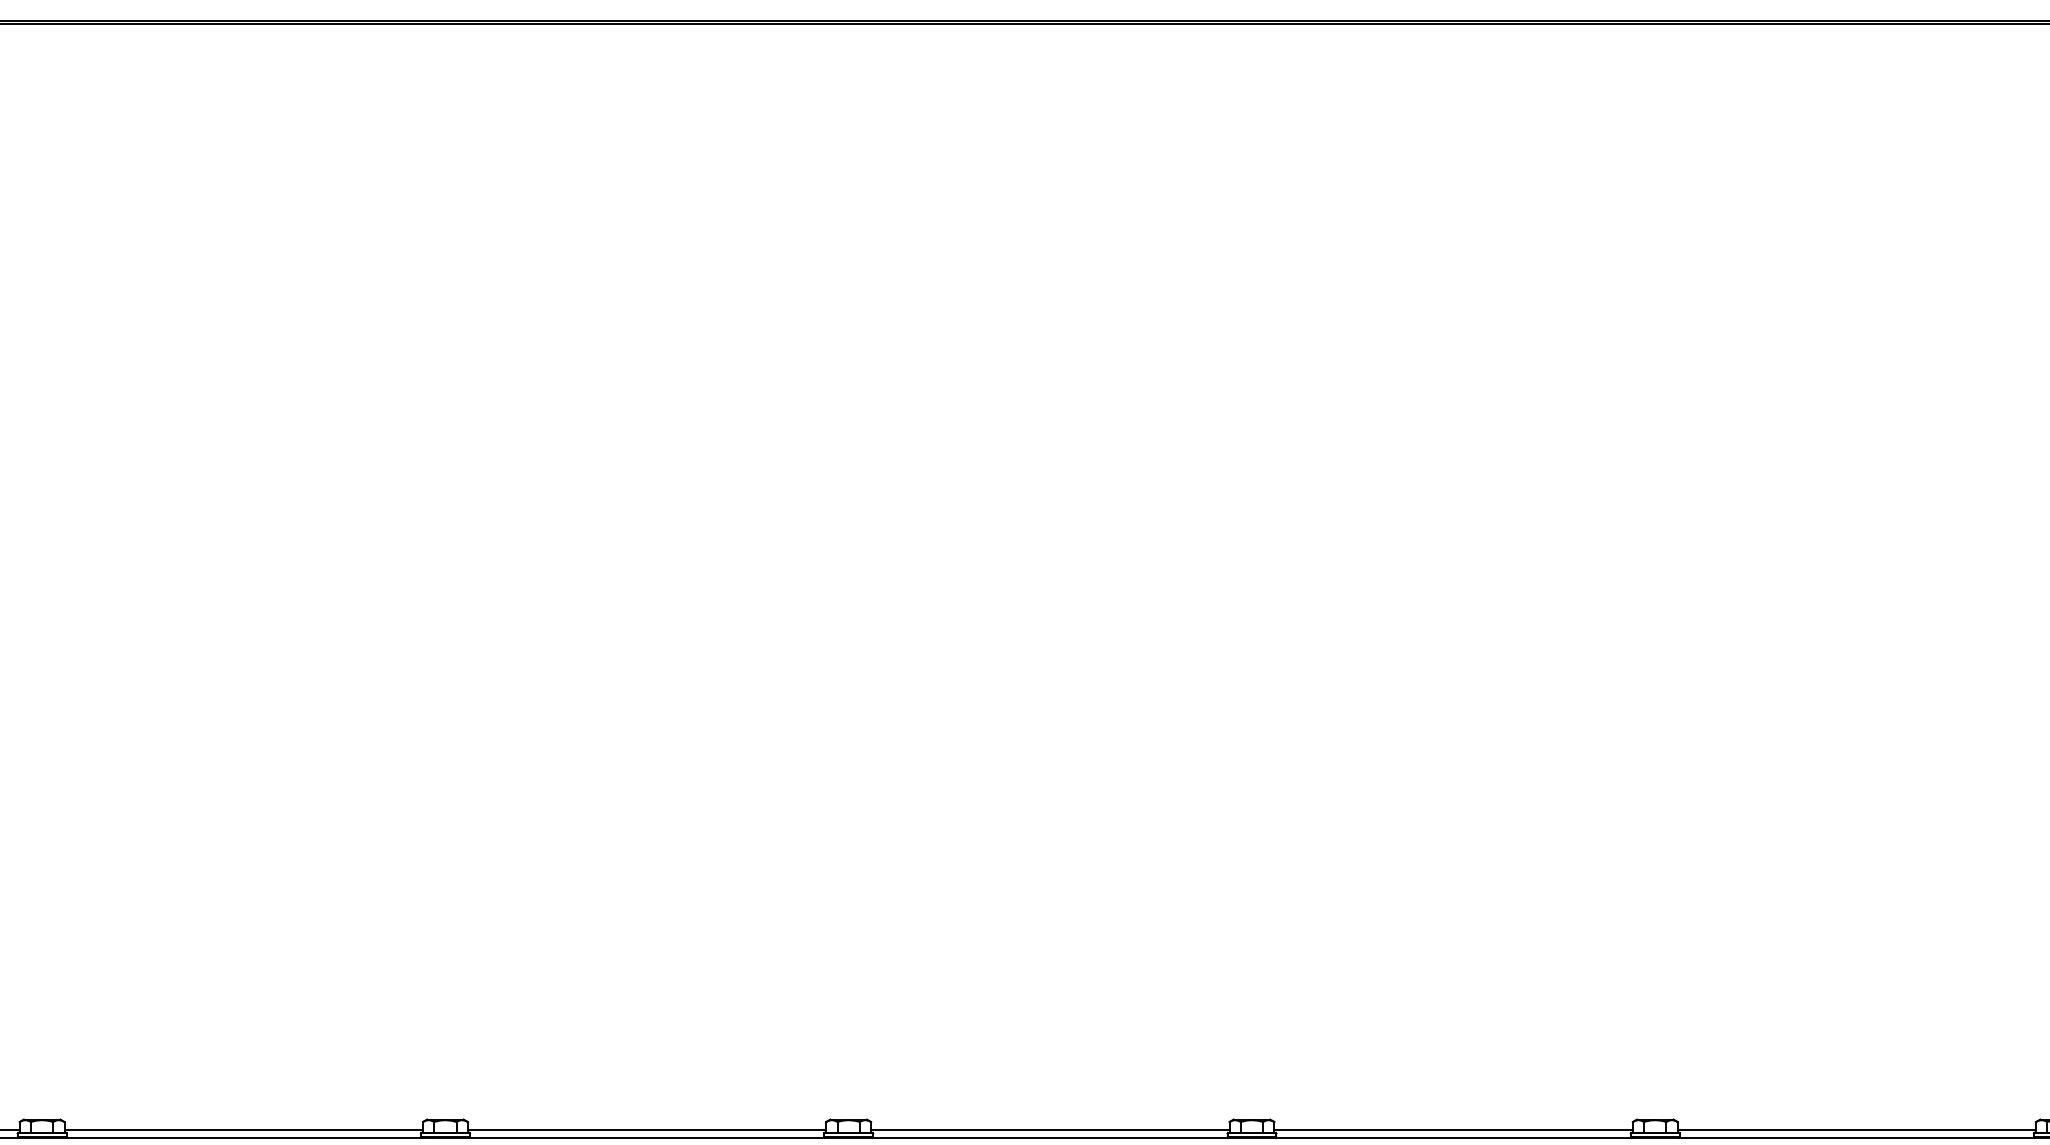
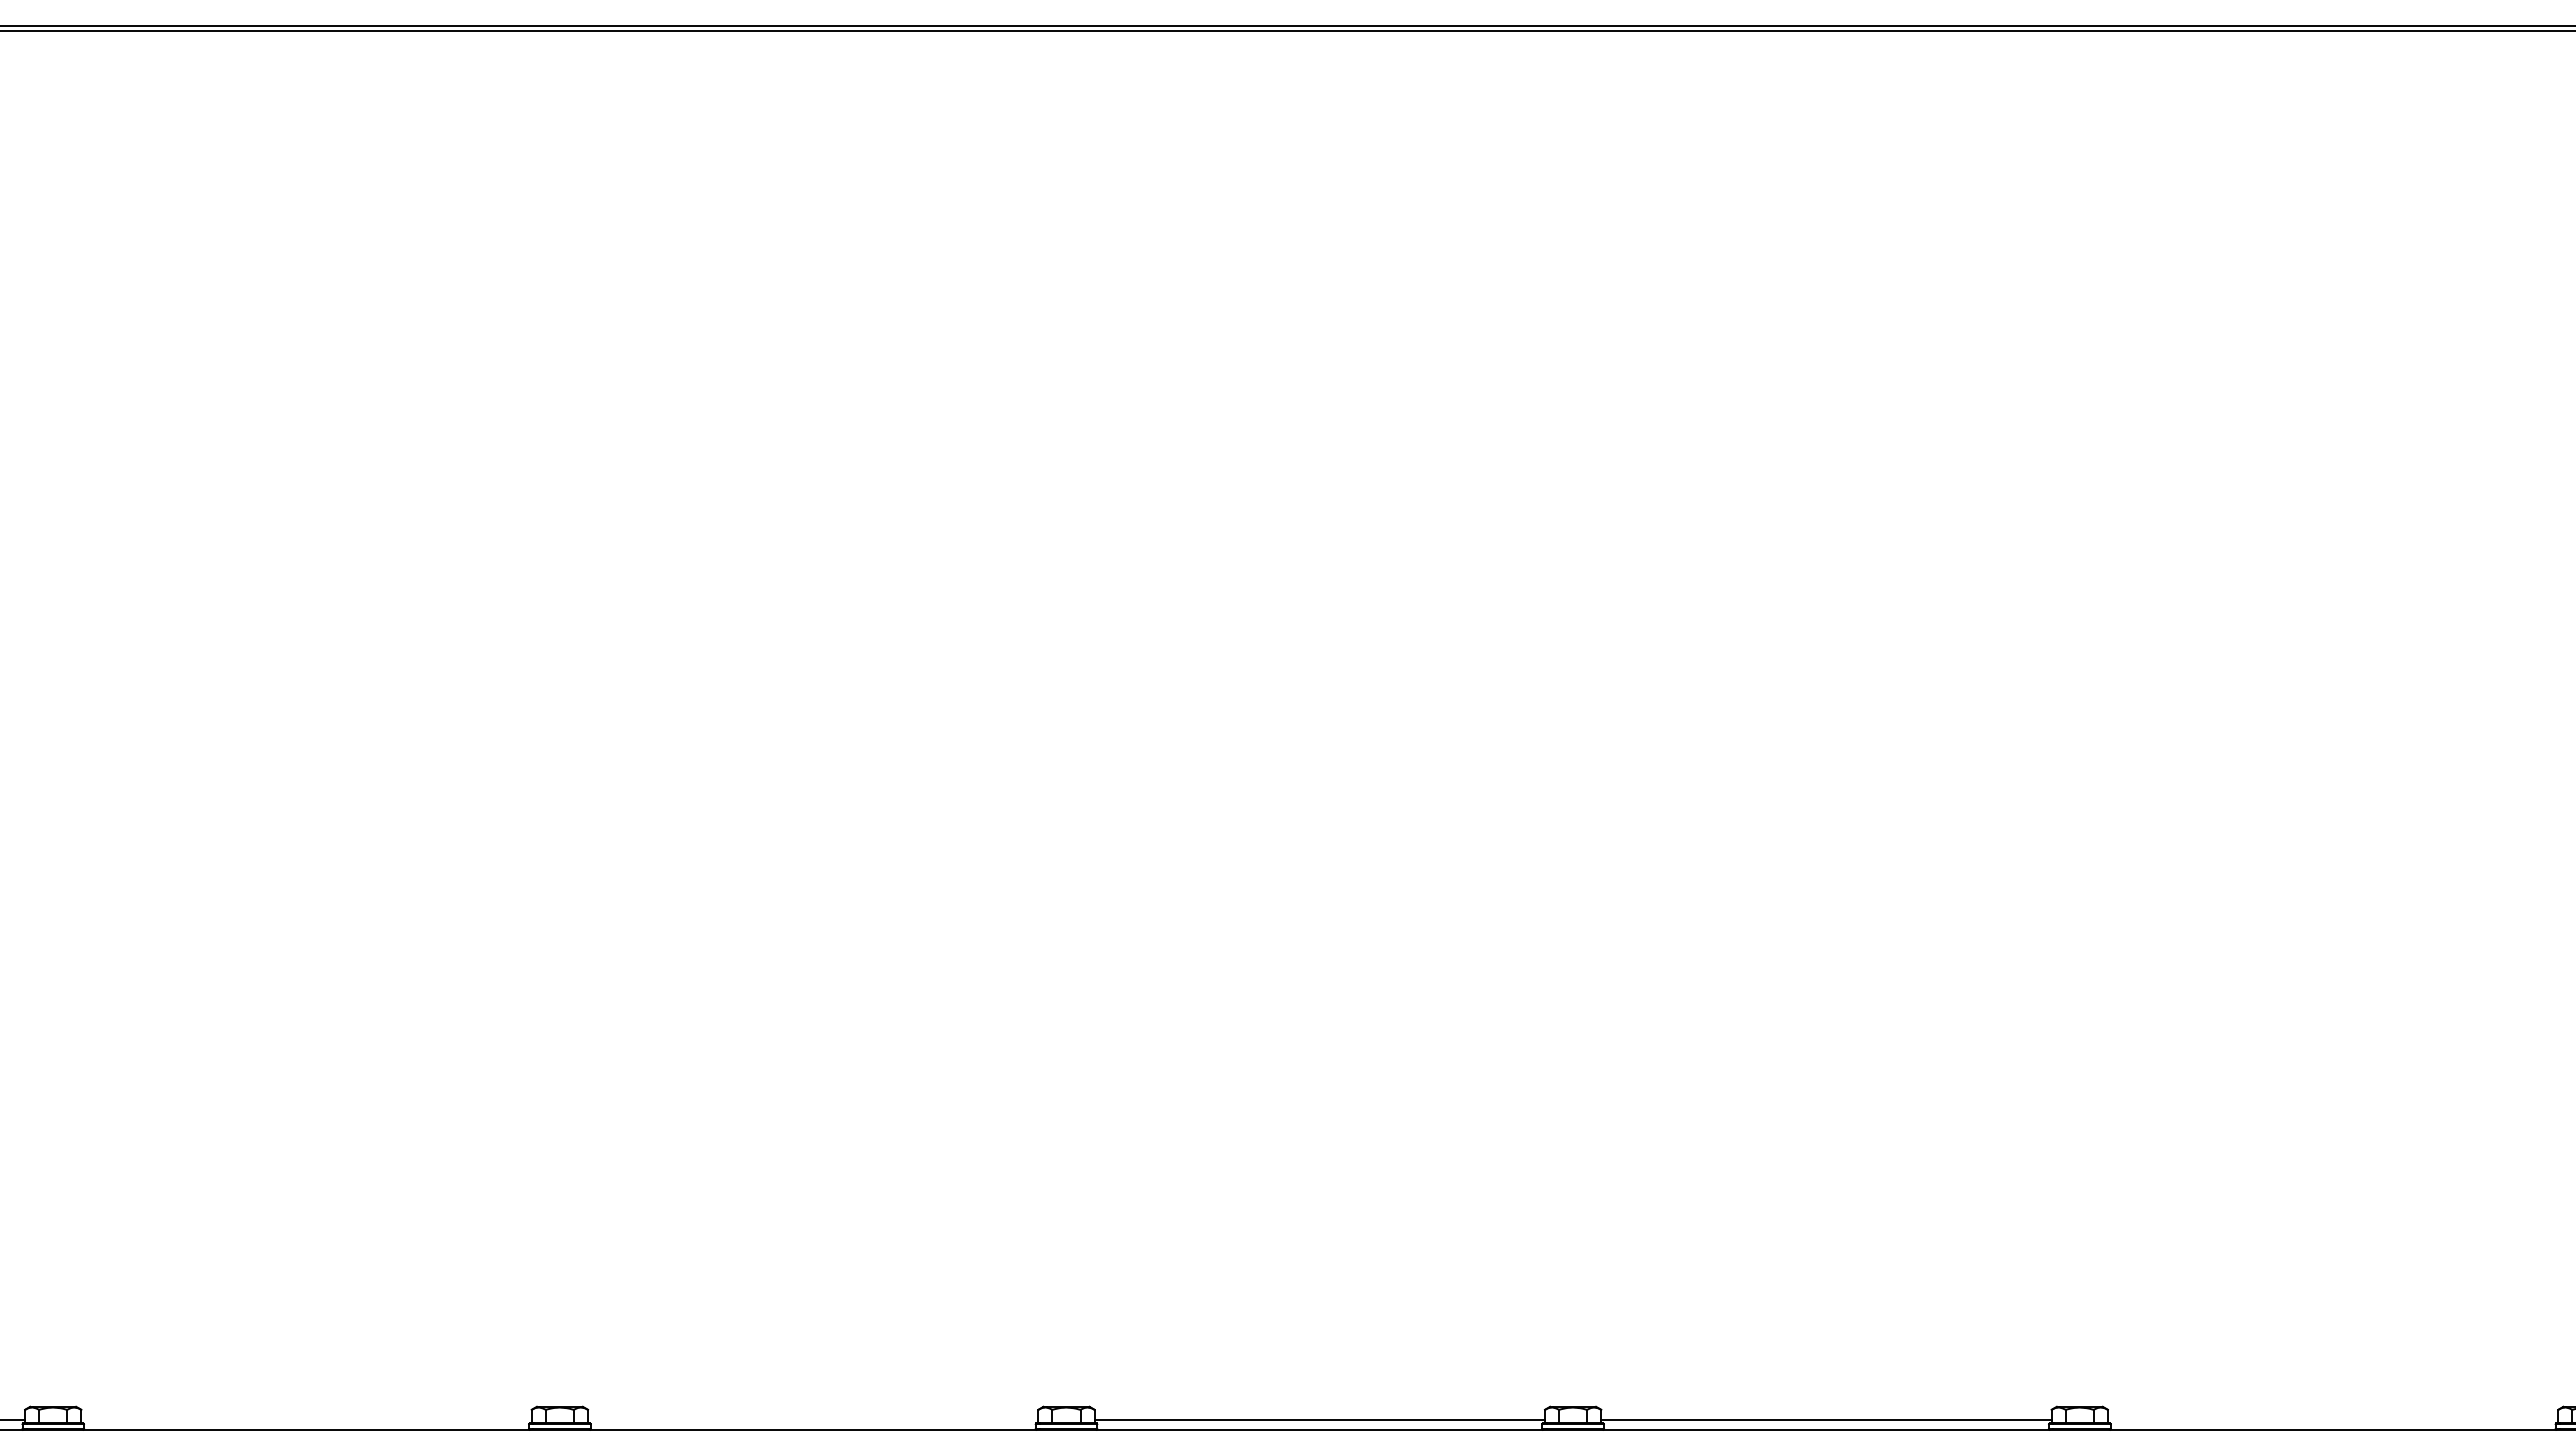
line: (243, 1129) -> (306, 1419), removed
line: (647, 1129) -> (813, 1419), removed
line: (1856, 1129) -> (2332, 1419), removed

